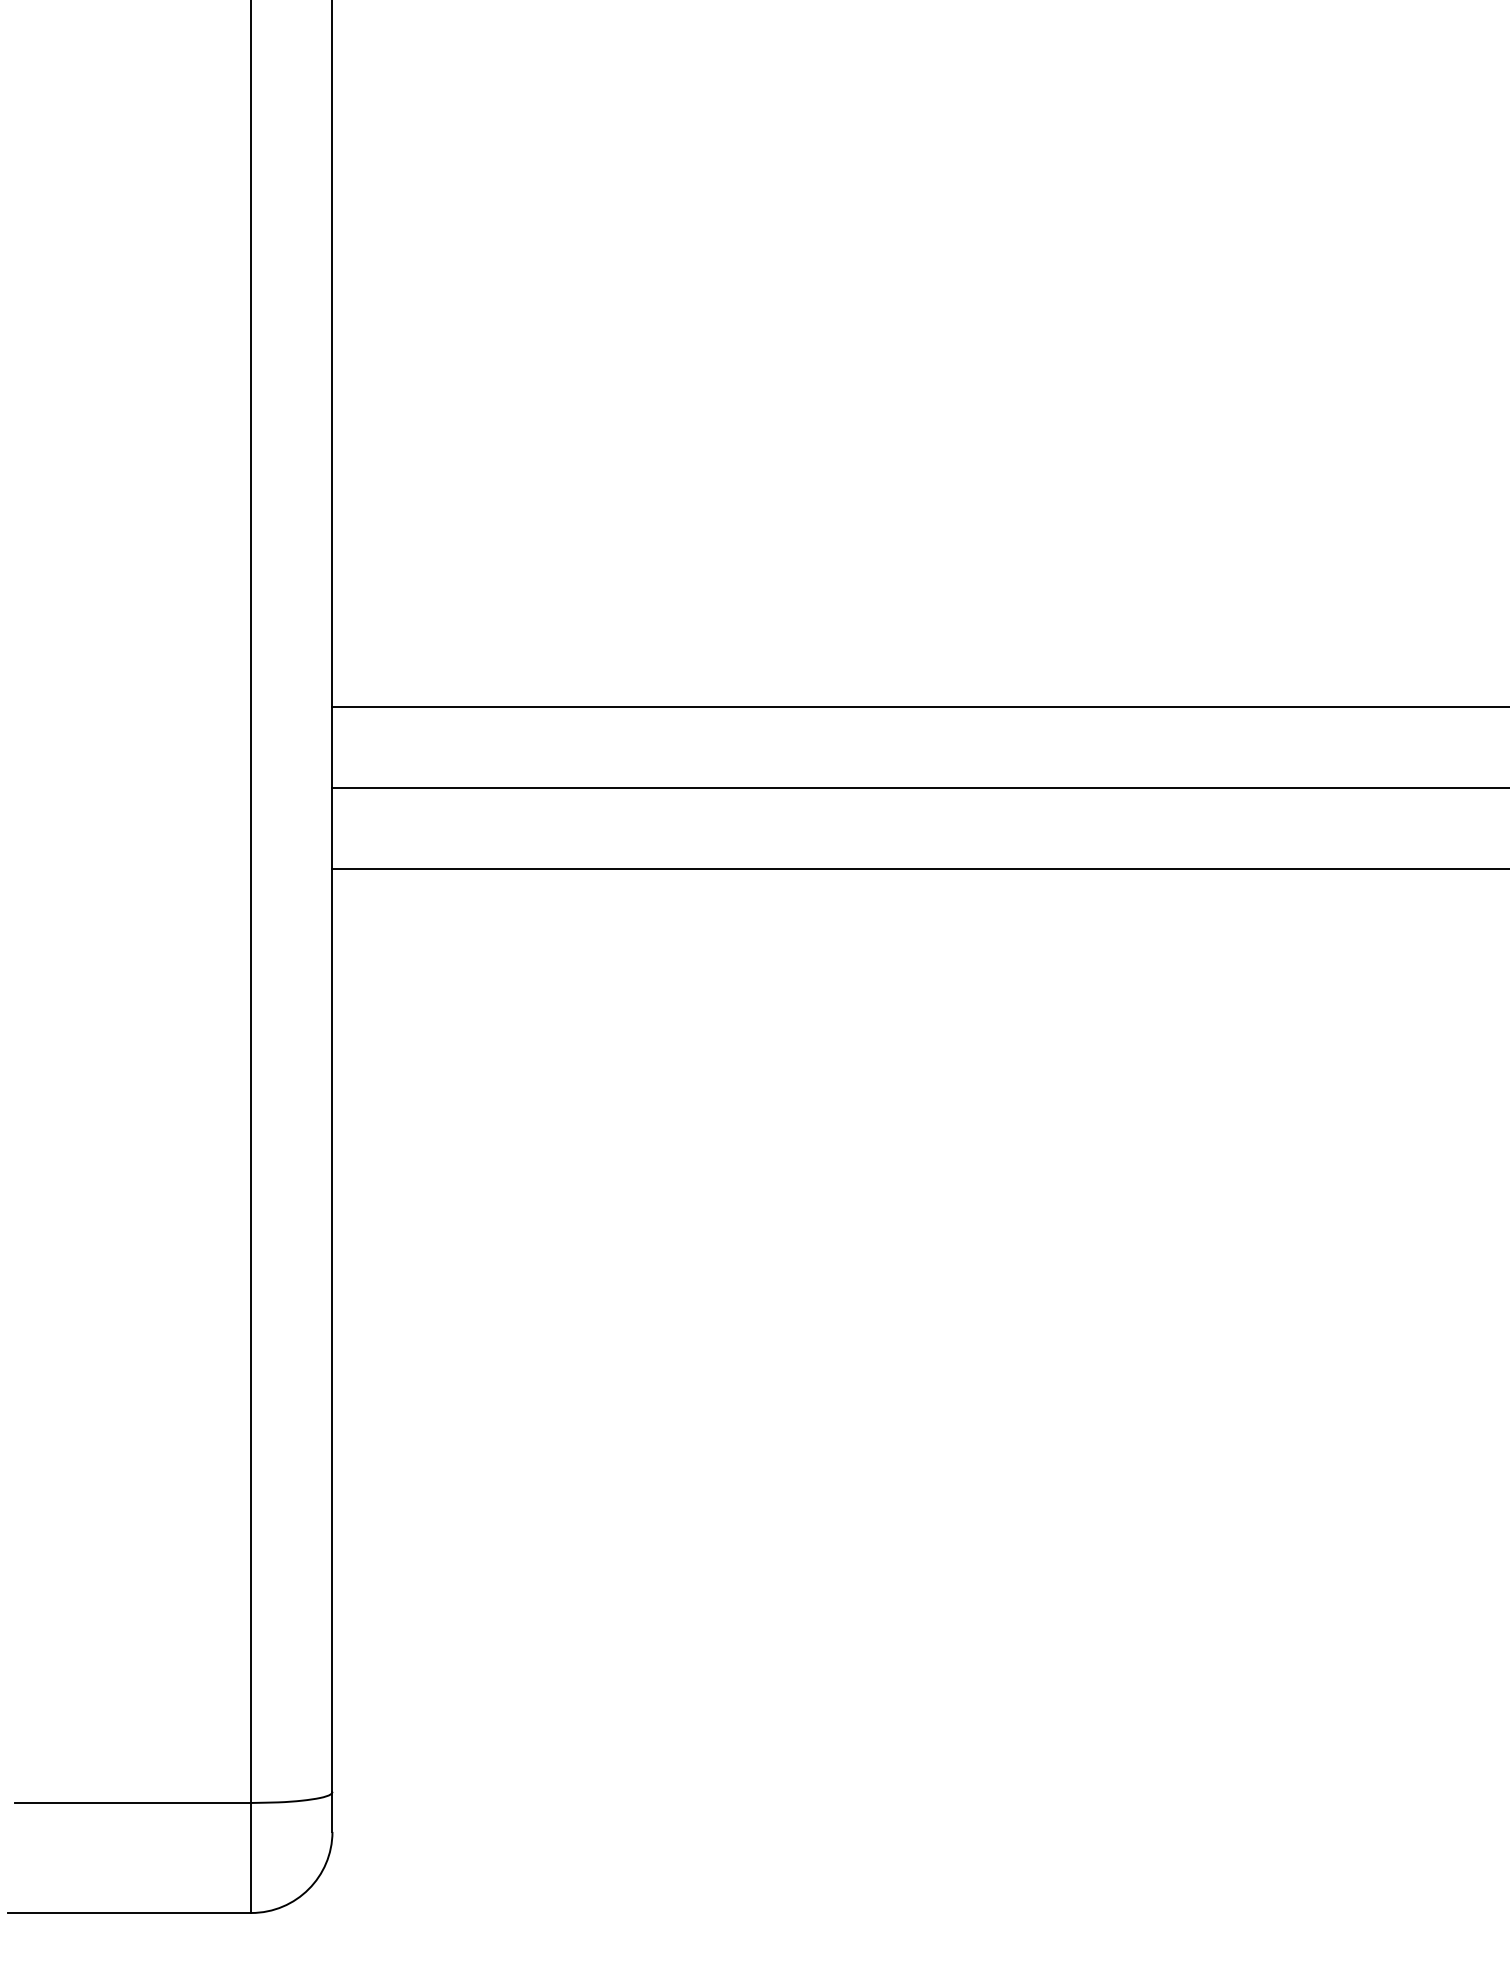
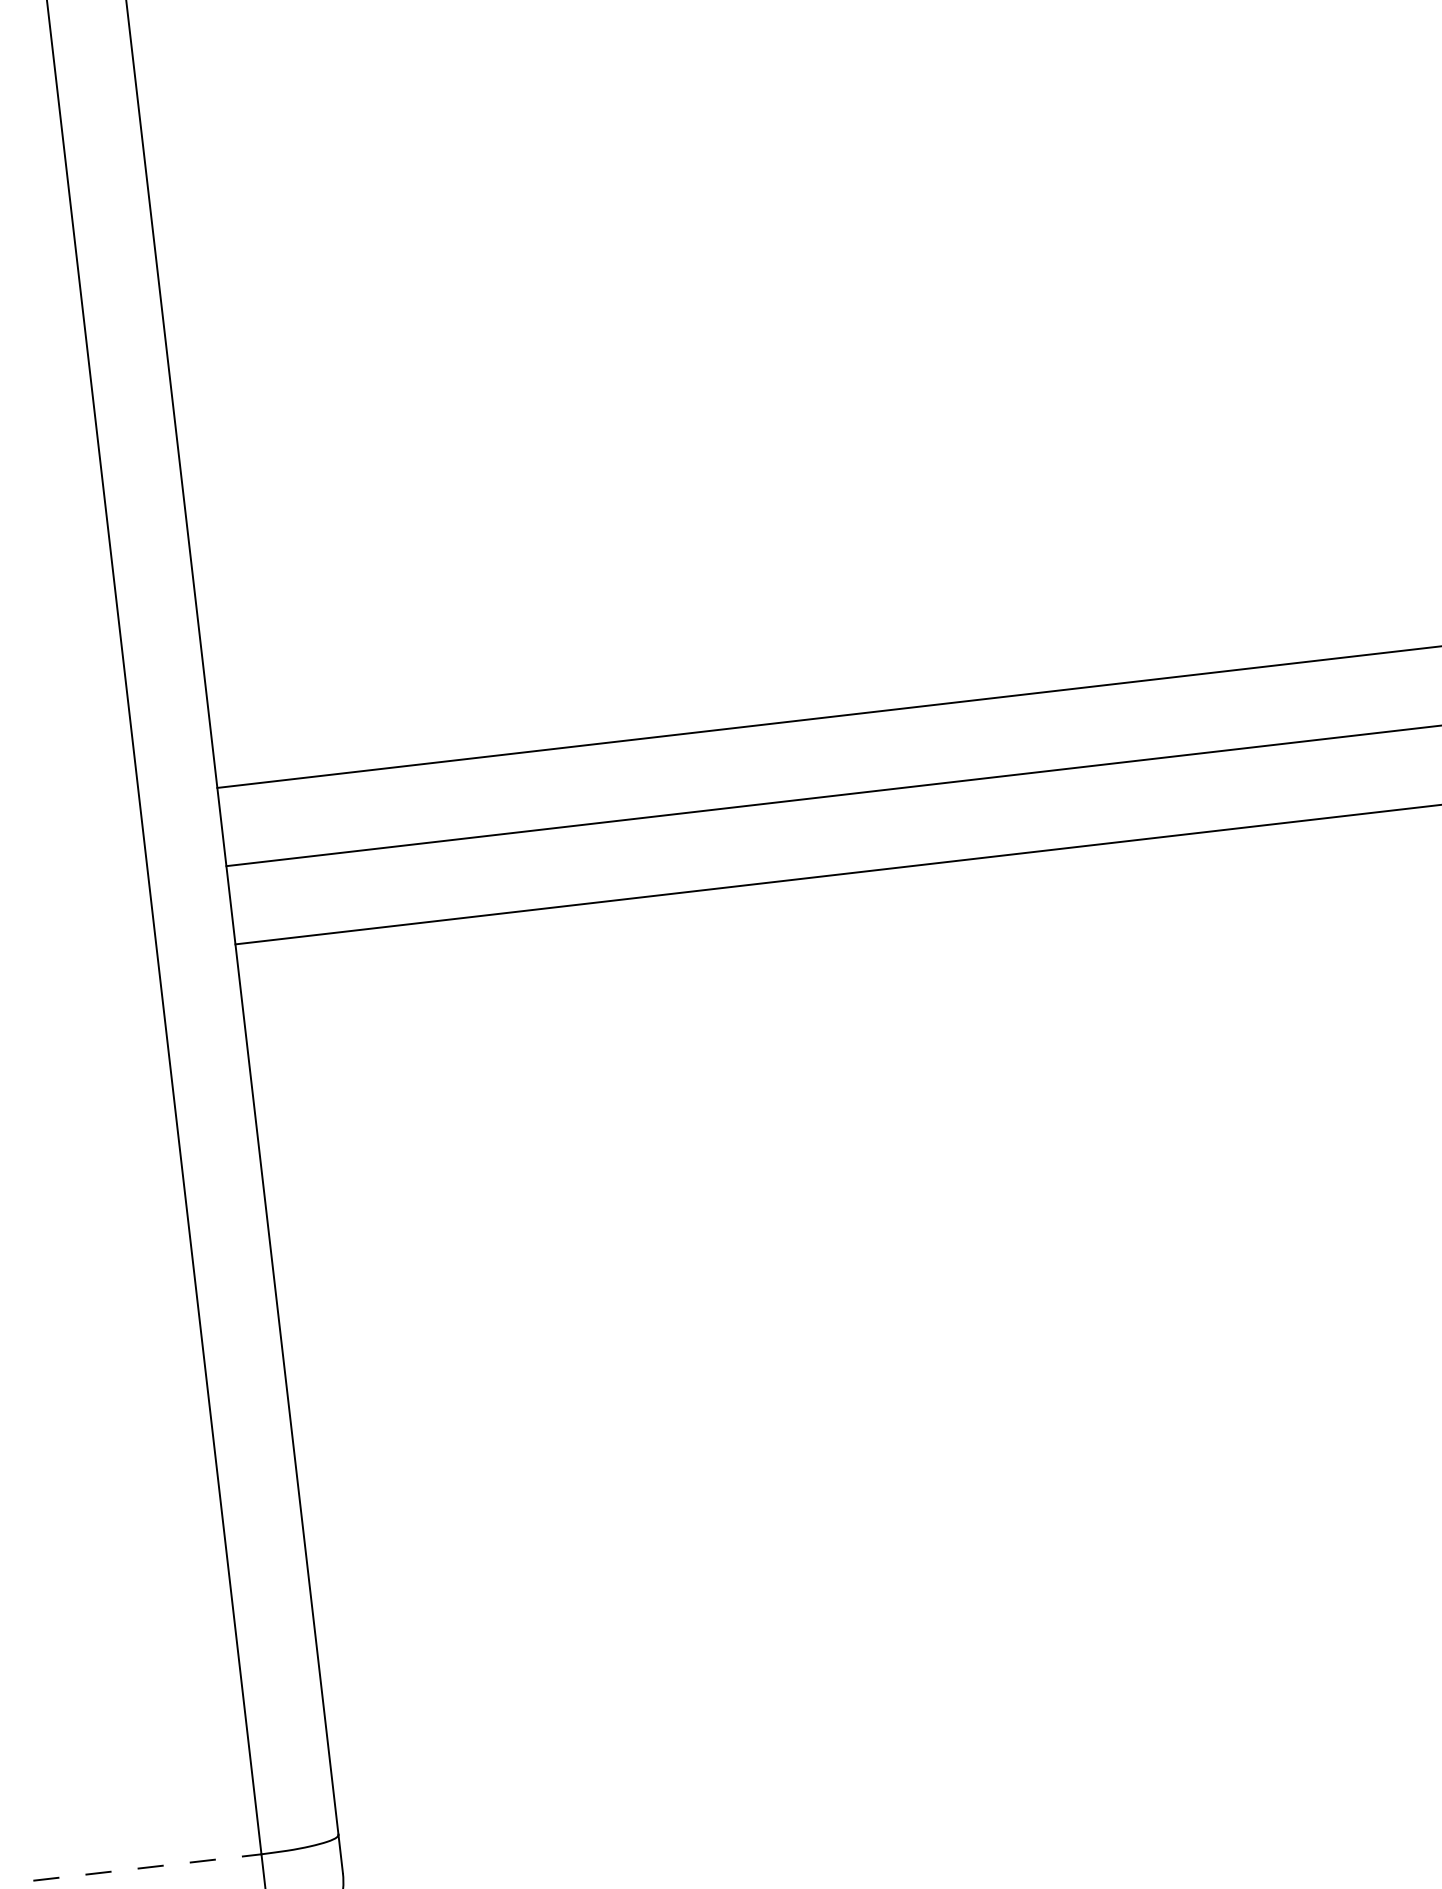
line: (133, 1802) -> (147, 1867), solid -> dashed

